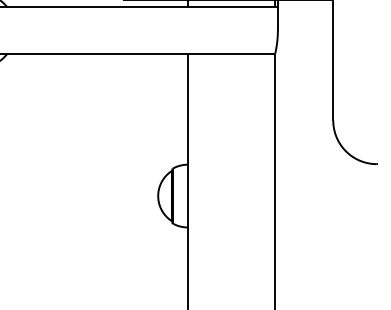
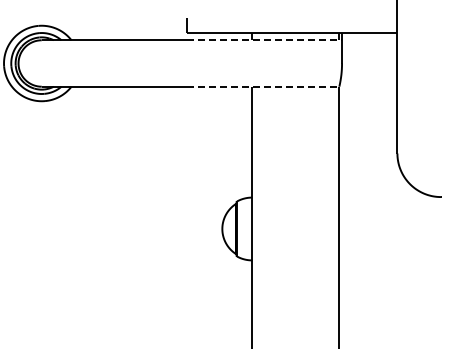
line: (200, 7) -> (264, 40), solid -> dashed
line: (199, 53) -> (263, 86), solid -> dashed

